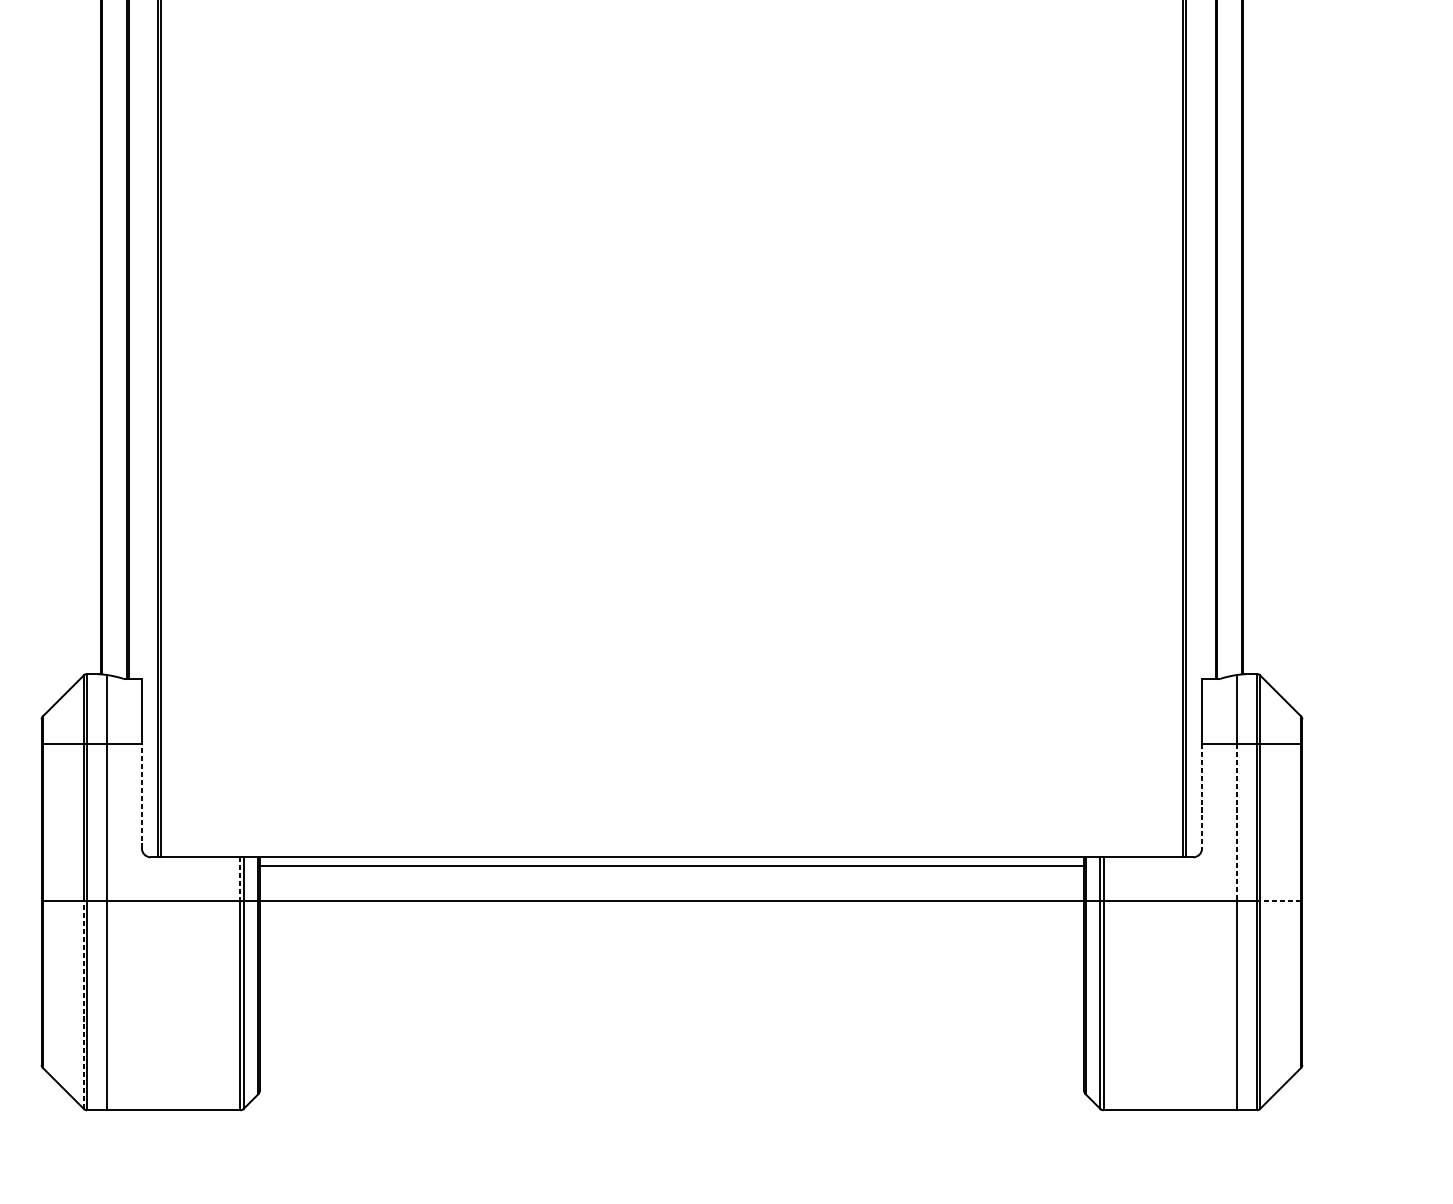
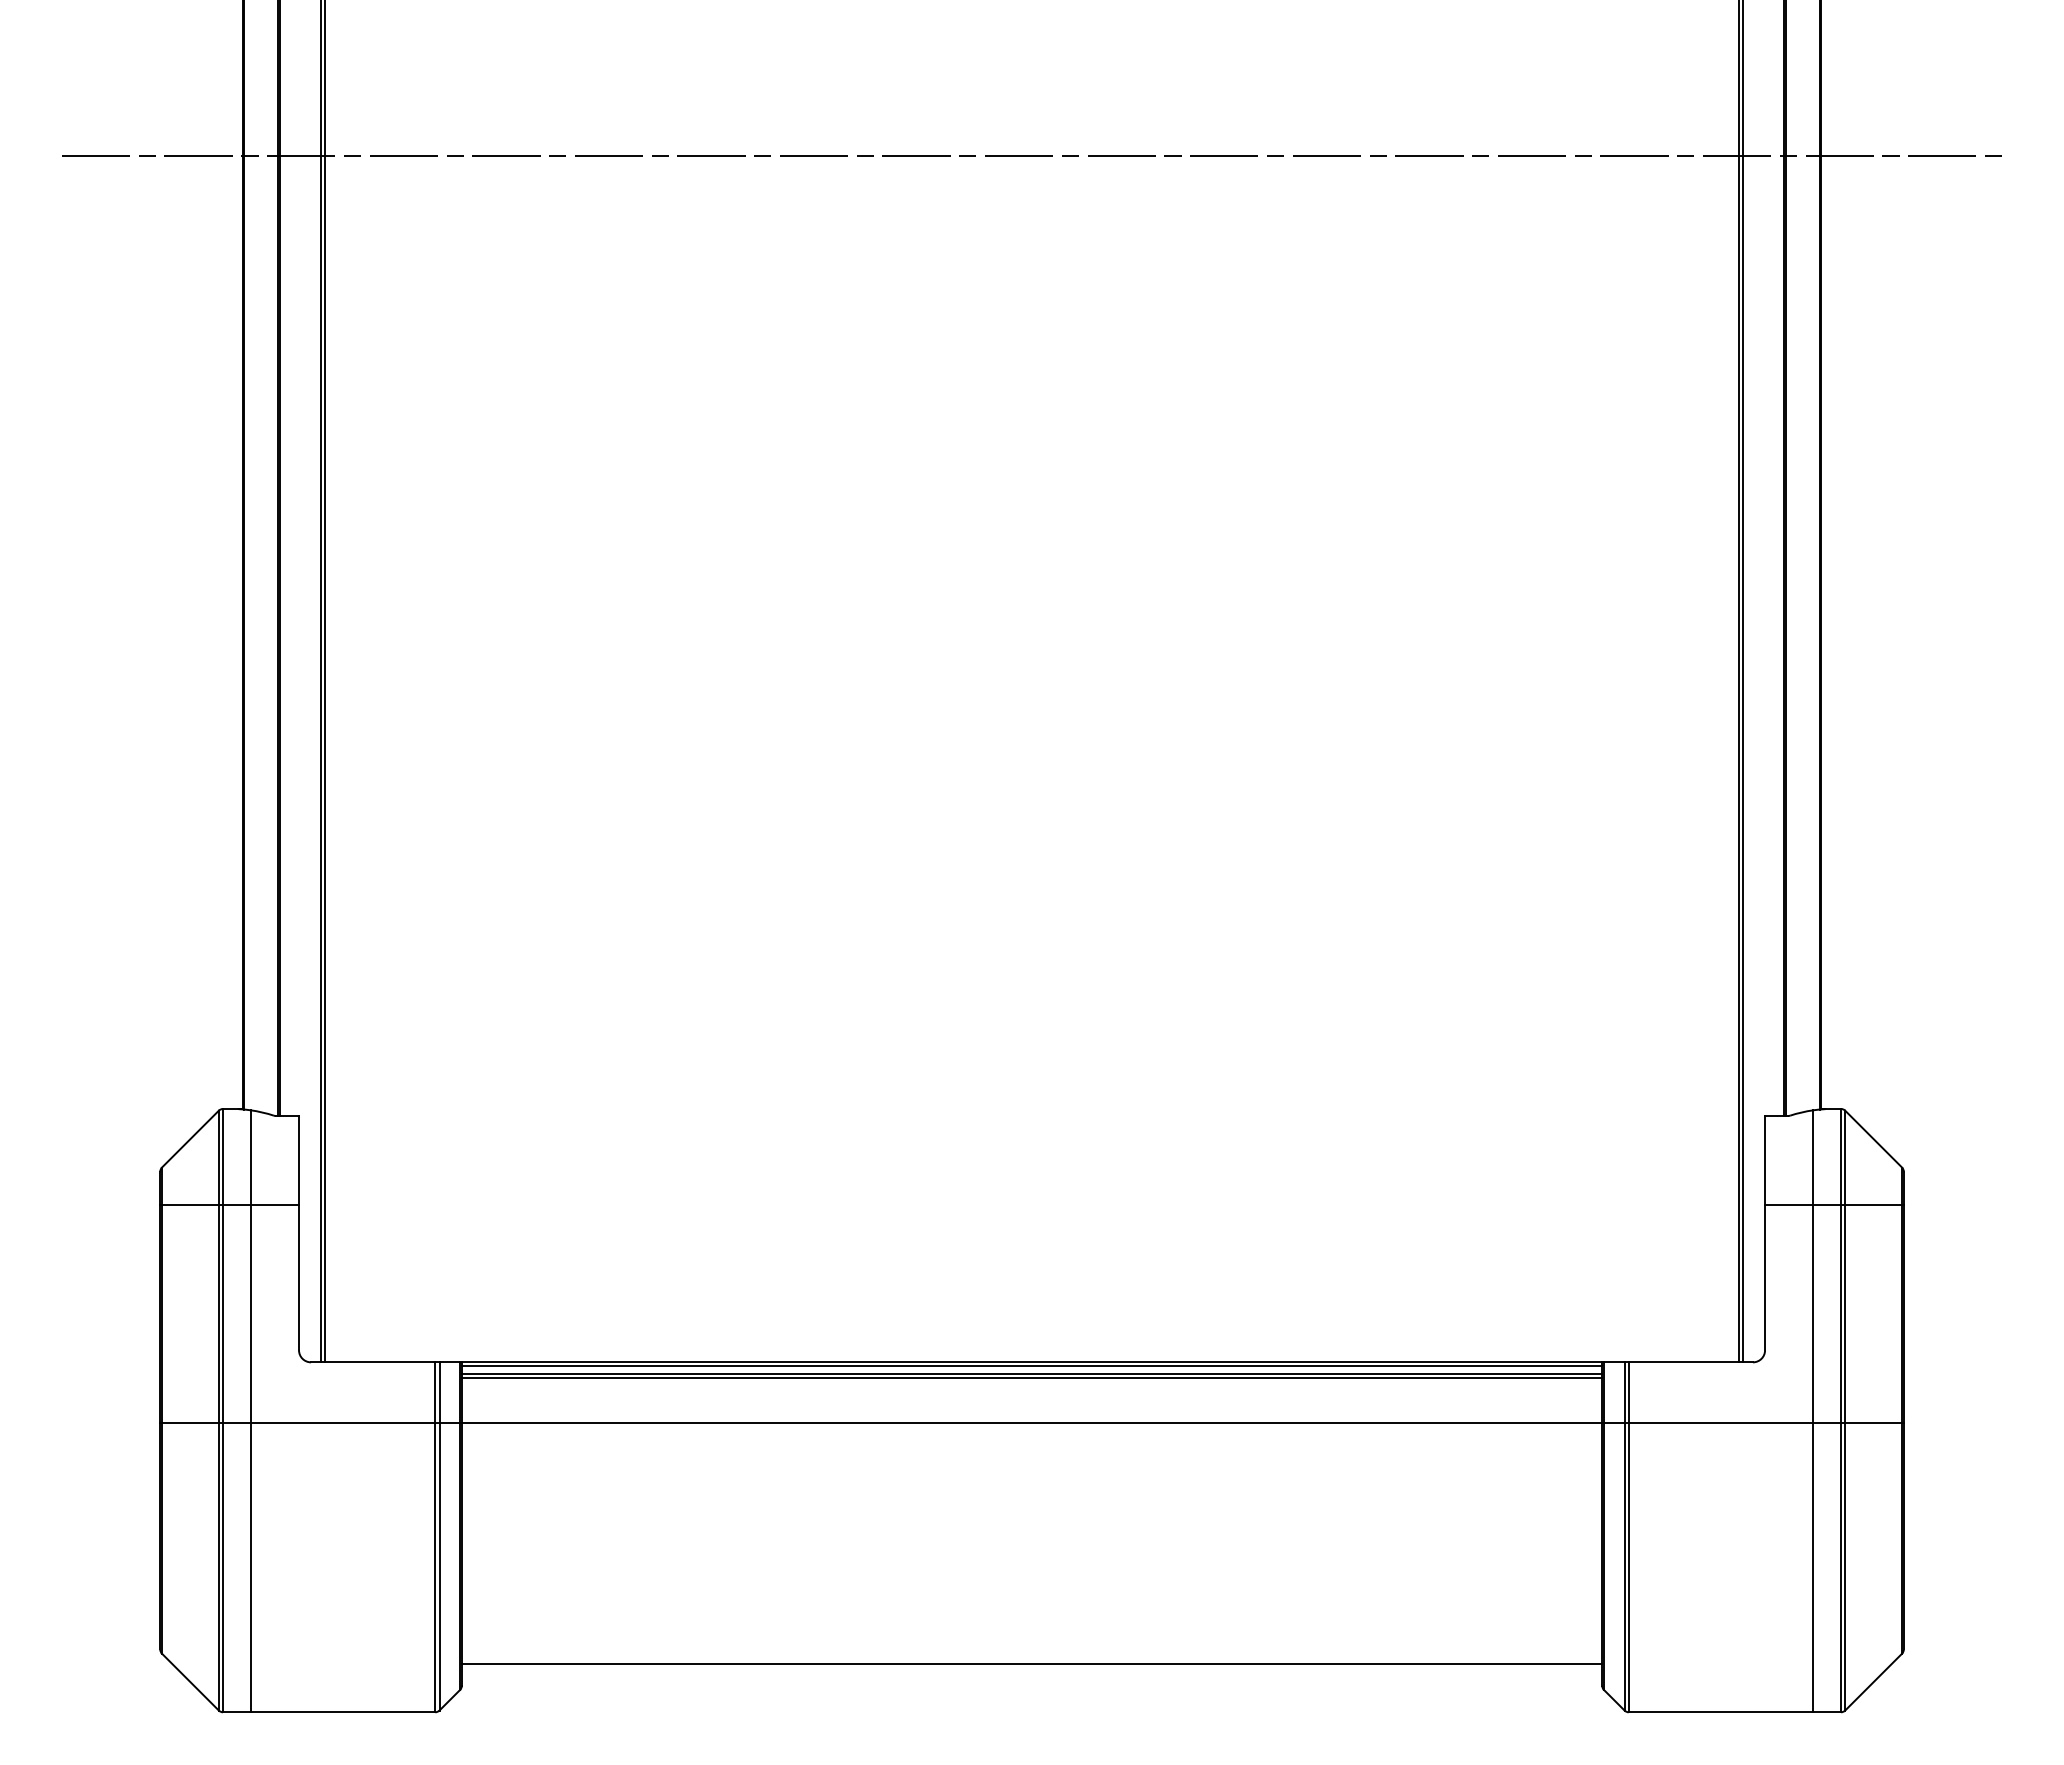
line: (142, 795) -> (299, 1277), dashed -> solid
line: (1202, 796) -> (1765, 1278), dashed -> solid
line: (1237, 822) -> (1813, 1314), dashed -> solid
line: (671, 859) -> (1031, 1365), added
line: (671, 868) -> (1031, 1378), added
line: (240, 879) -> (435, 1393), dashed -> solid
line: (1280, 900) -> (1873, 1422), dashed -> solid
line: (83, 1004) -> (218, 1566), dashed -> solid
line: (671, 1075) -> (1031, 1664), added

